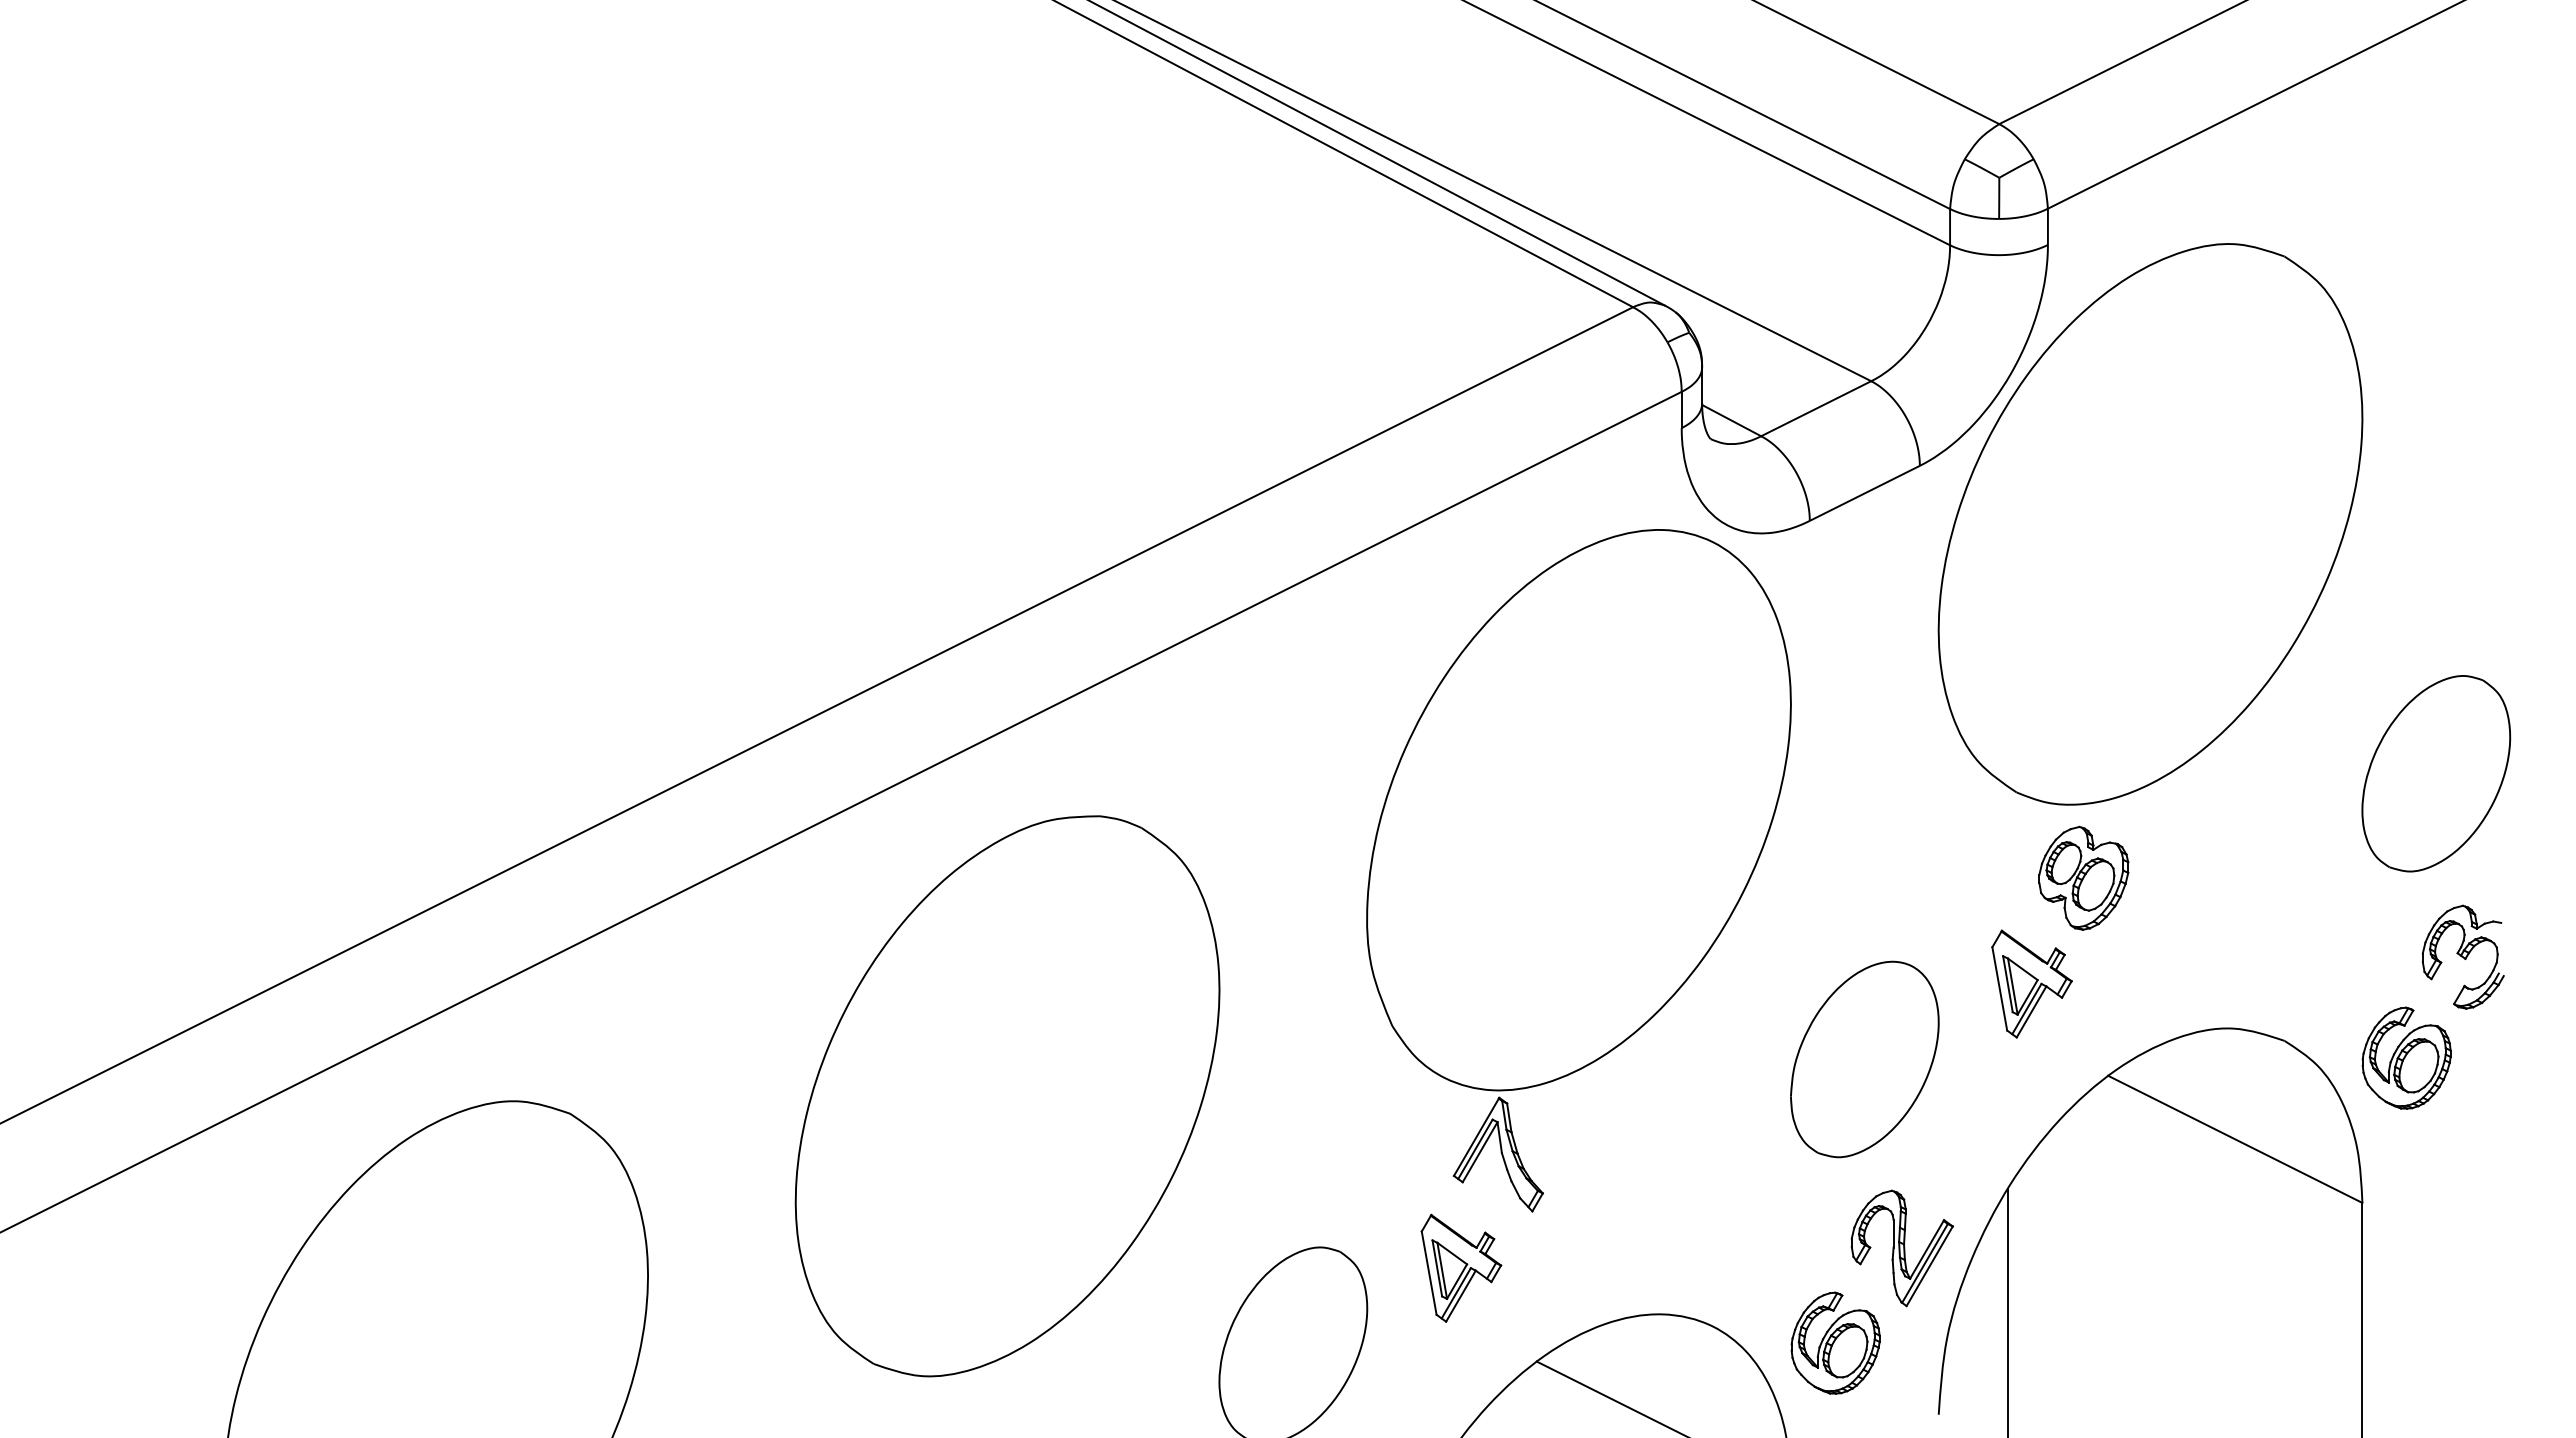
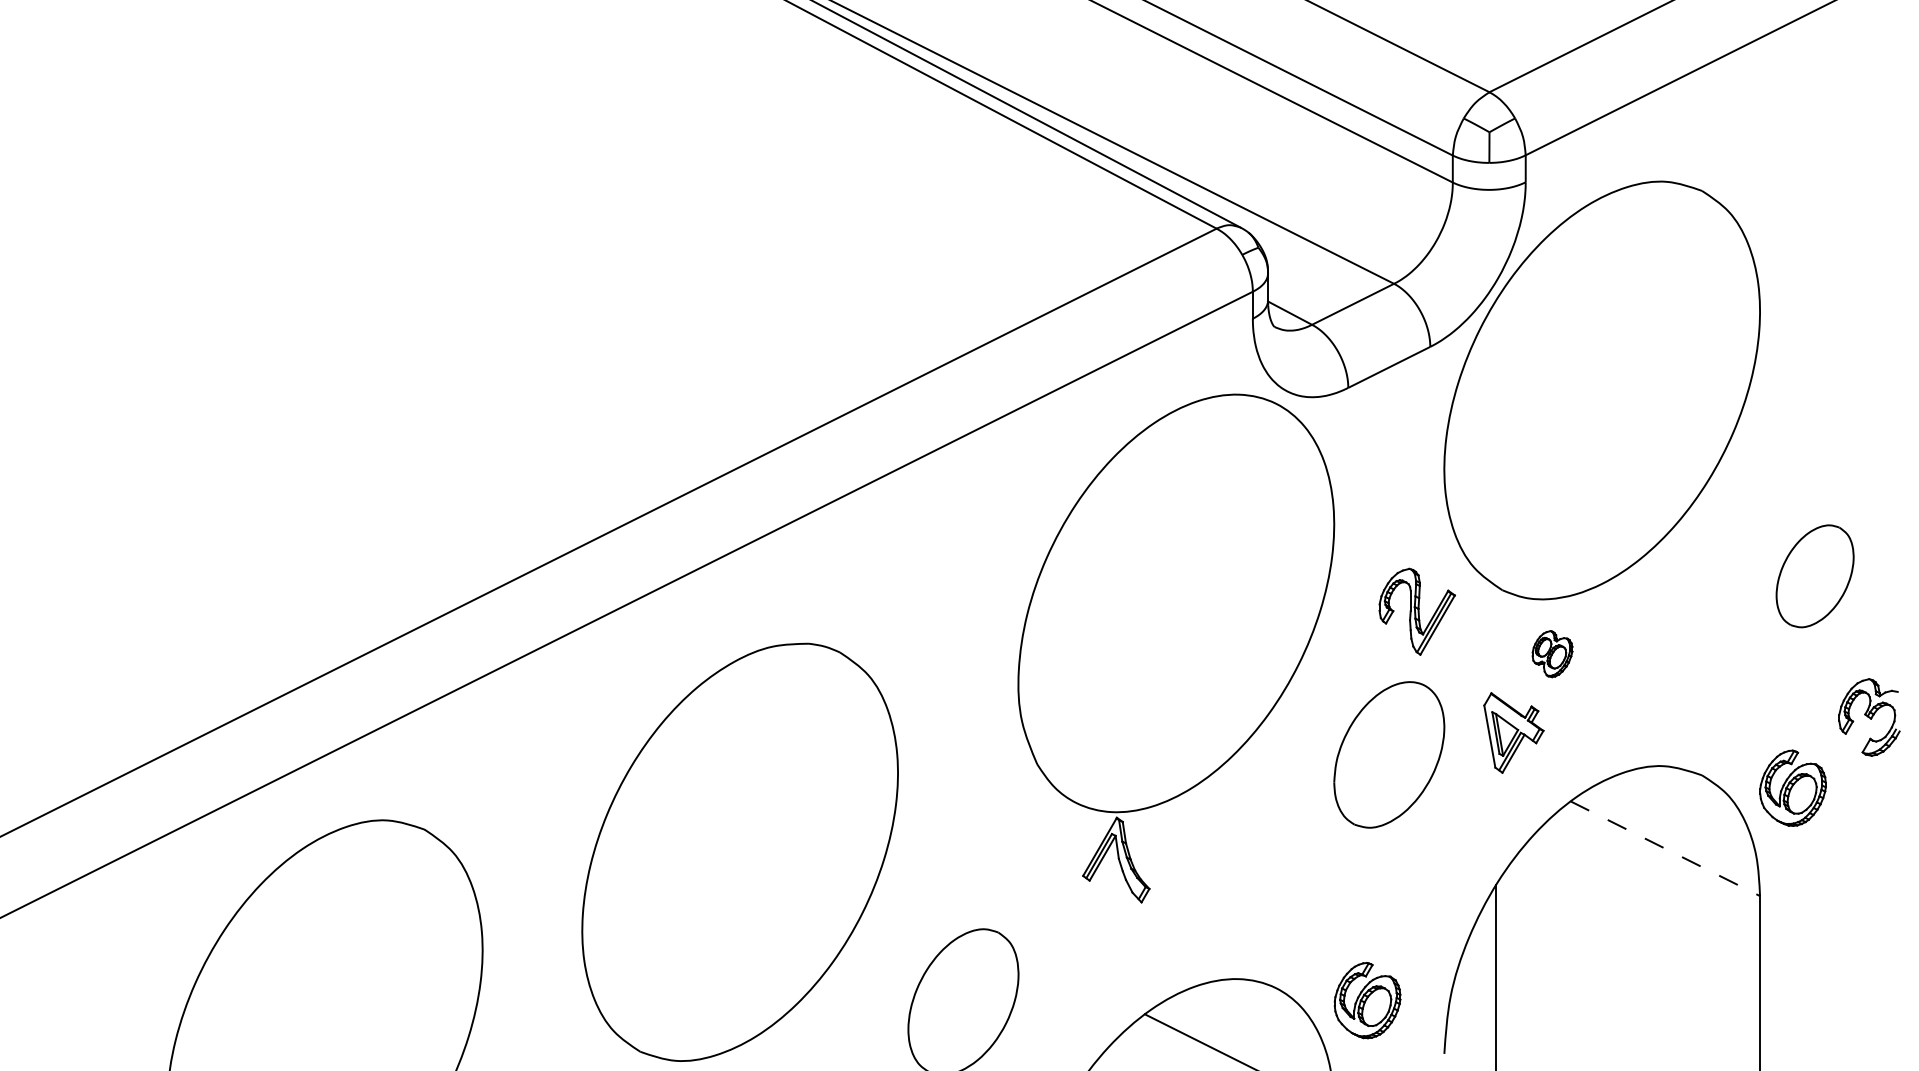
part: (2436, 773) -> (1815, 576), size x0.7
part: (2083, 877) -> (1552, 653), size x0.6
part: (2462, 956) -> (1868, 716), moved
part: (1864, 1059) -> (1389, 754), moved
part: (1007, 1096) -> (740, 852), moved
line: (2235, 1139) -> (1665, 848), solid -> dashed
part: (1901, 1248) -> (1416, 611), moved
part: (1461, 1267) -> (1088, 944), removed

